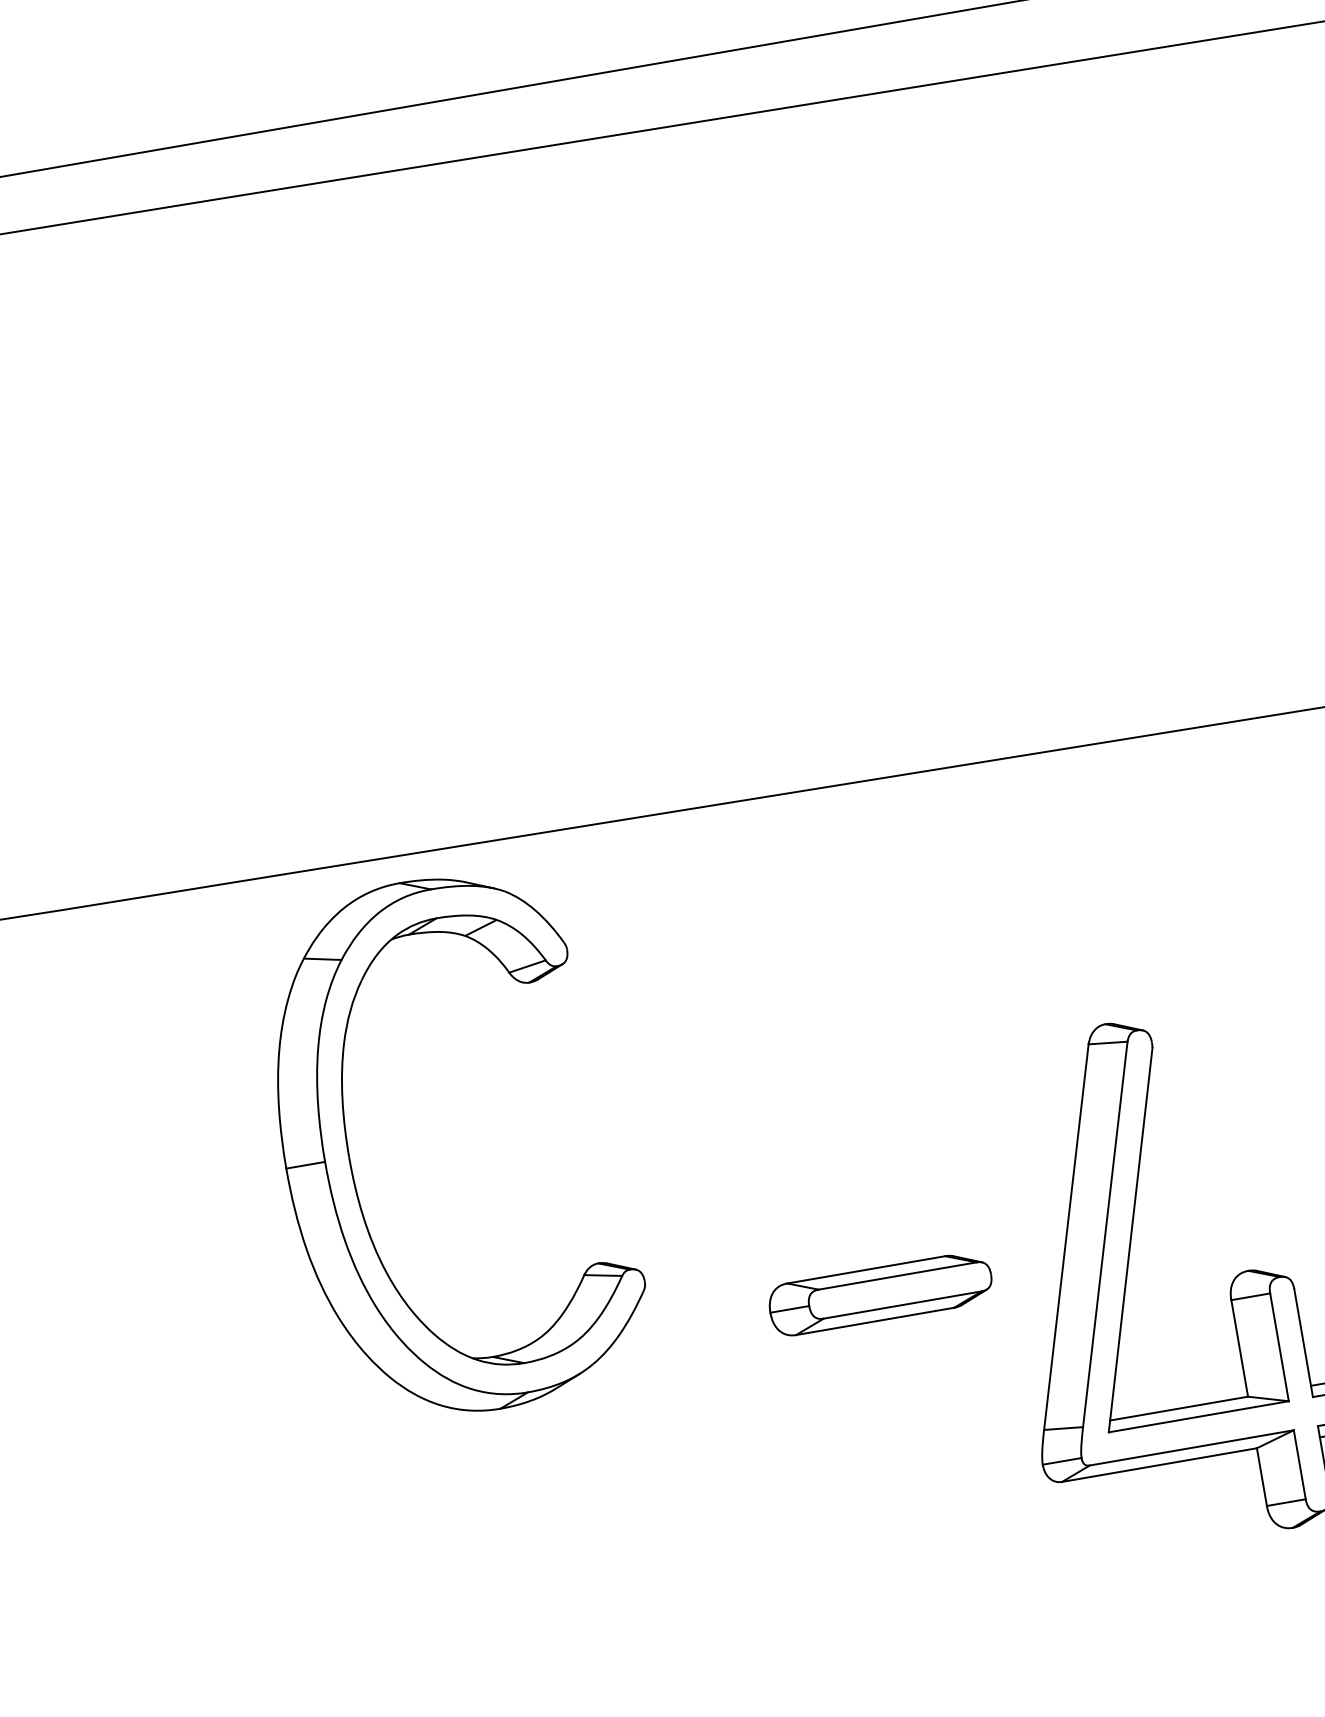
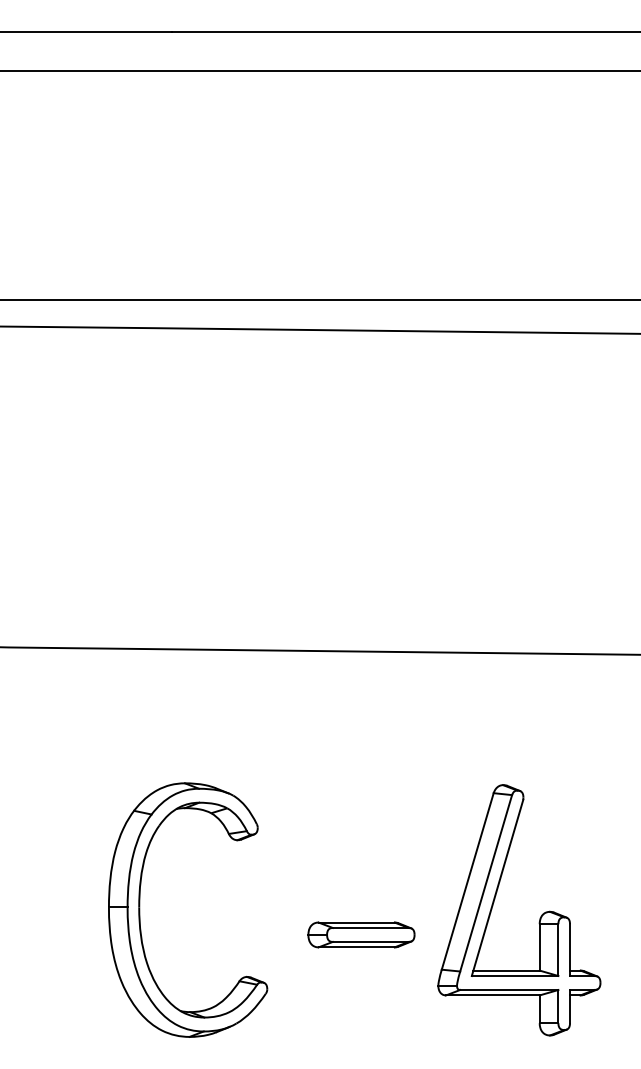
part: (352, 1161) -> (140, 909), moved
part: (880, 1292) -> (361, 934), moved

